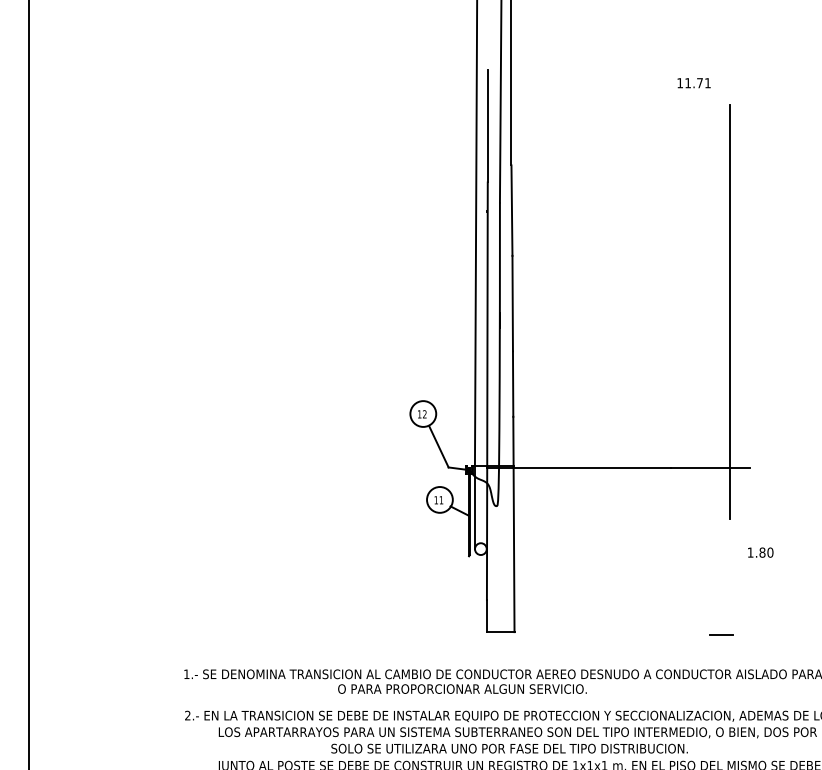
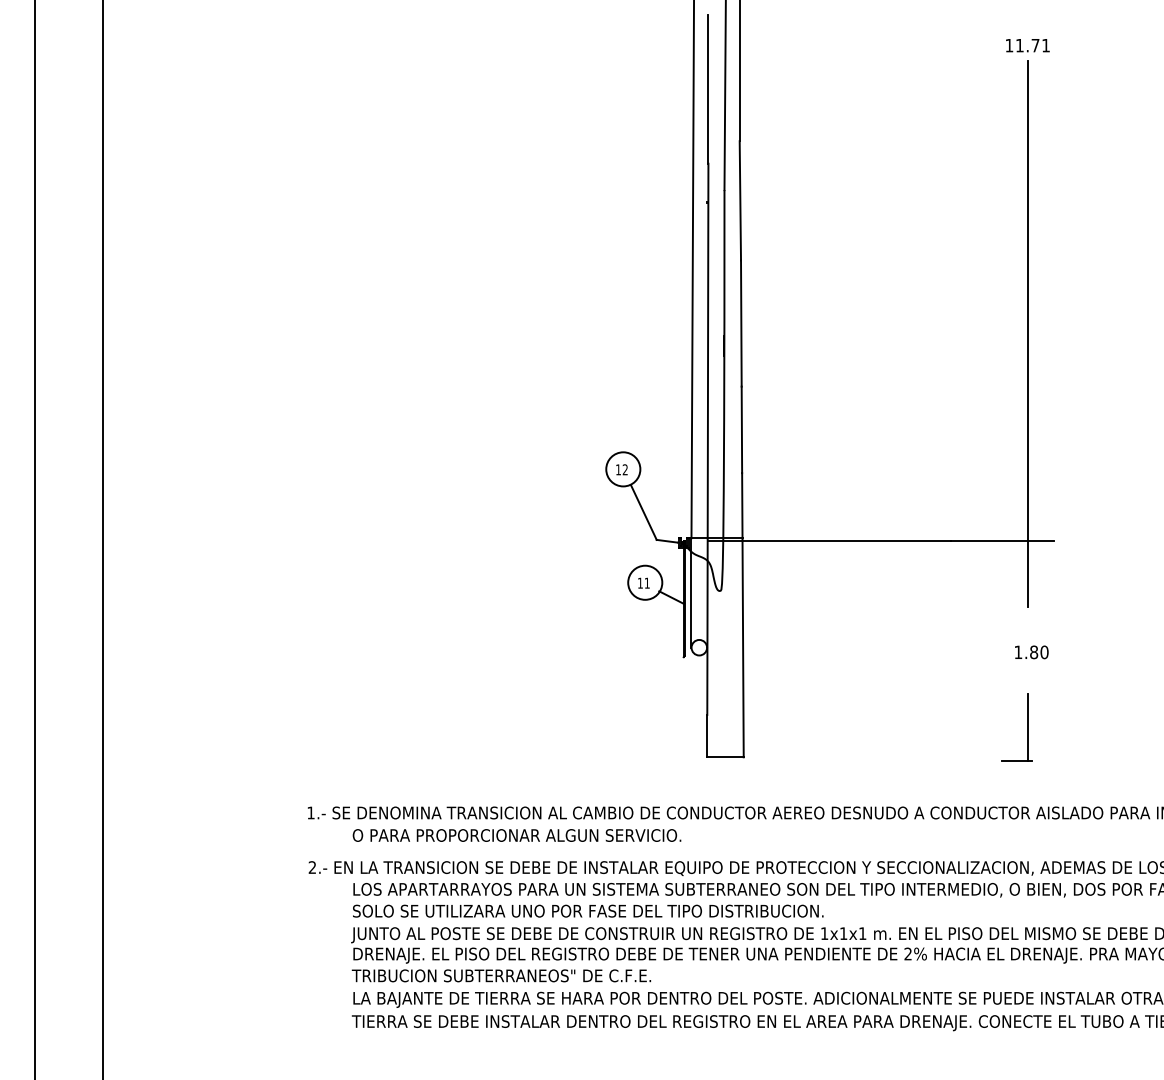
text: (693, 83) -> (1027, 45), moved
text: (760, 552) -> (1031, 652), moved
line: (729, 609) -> (1027, 727), added
text: (462, 689) -> (516, 835), moved
text: (509, 748) -> (588, 910), moved

